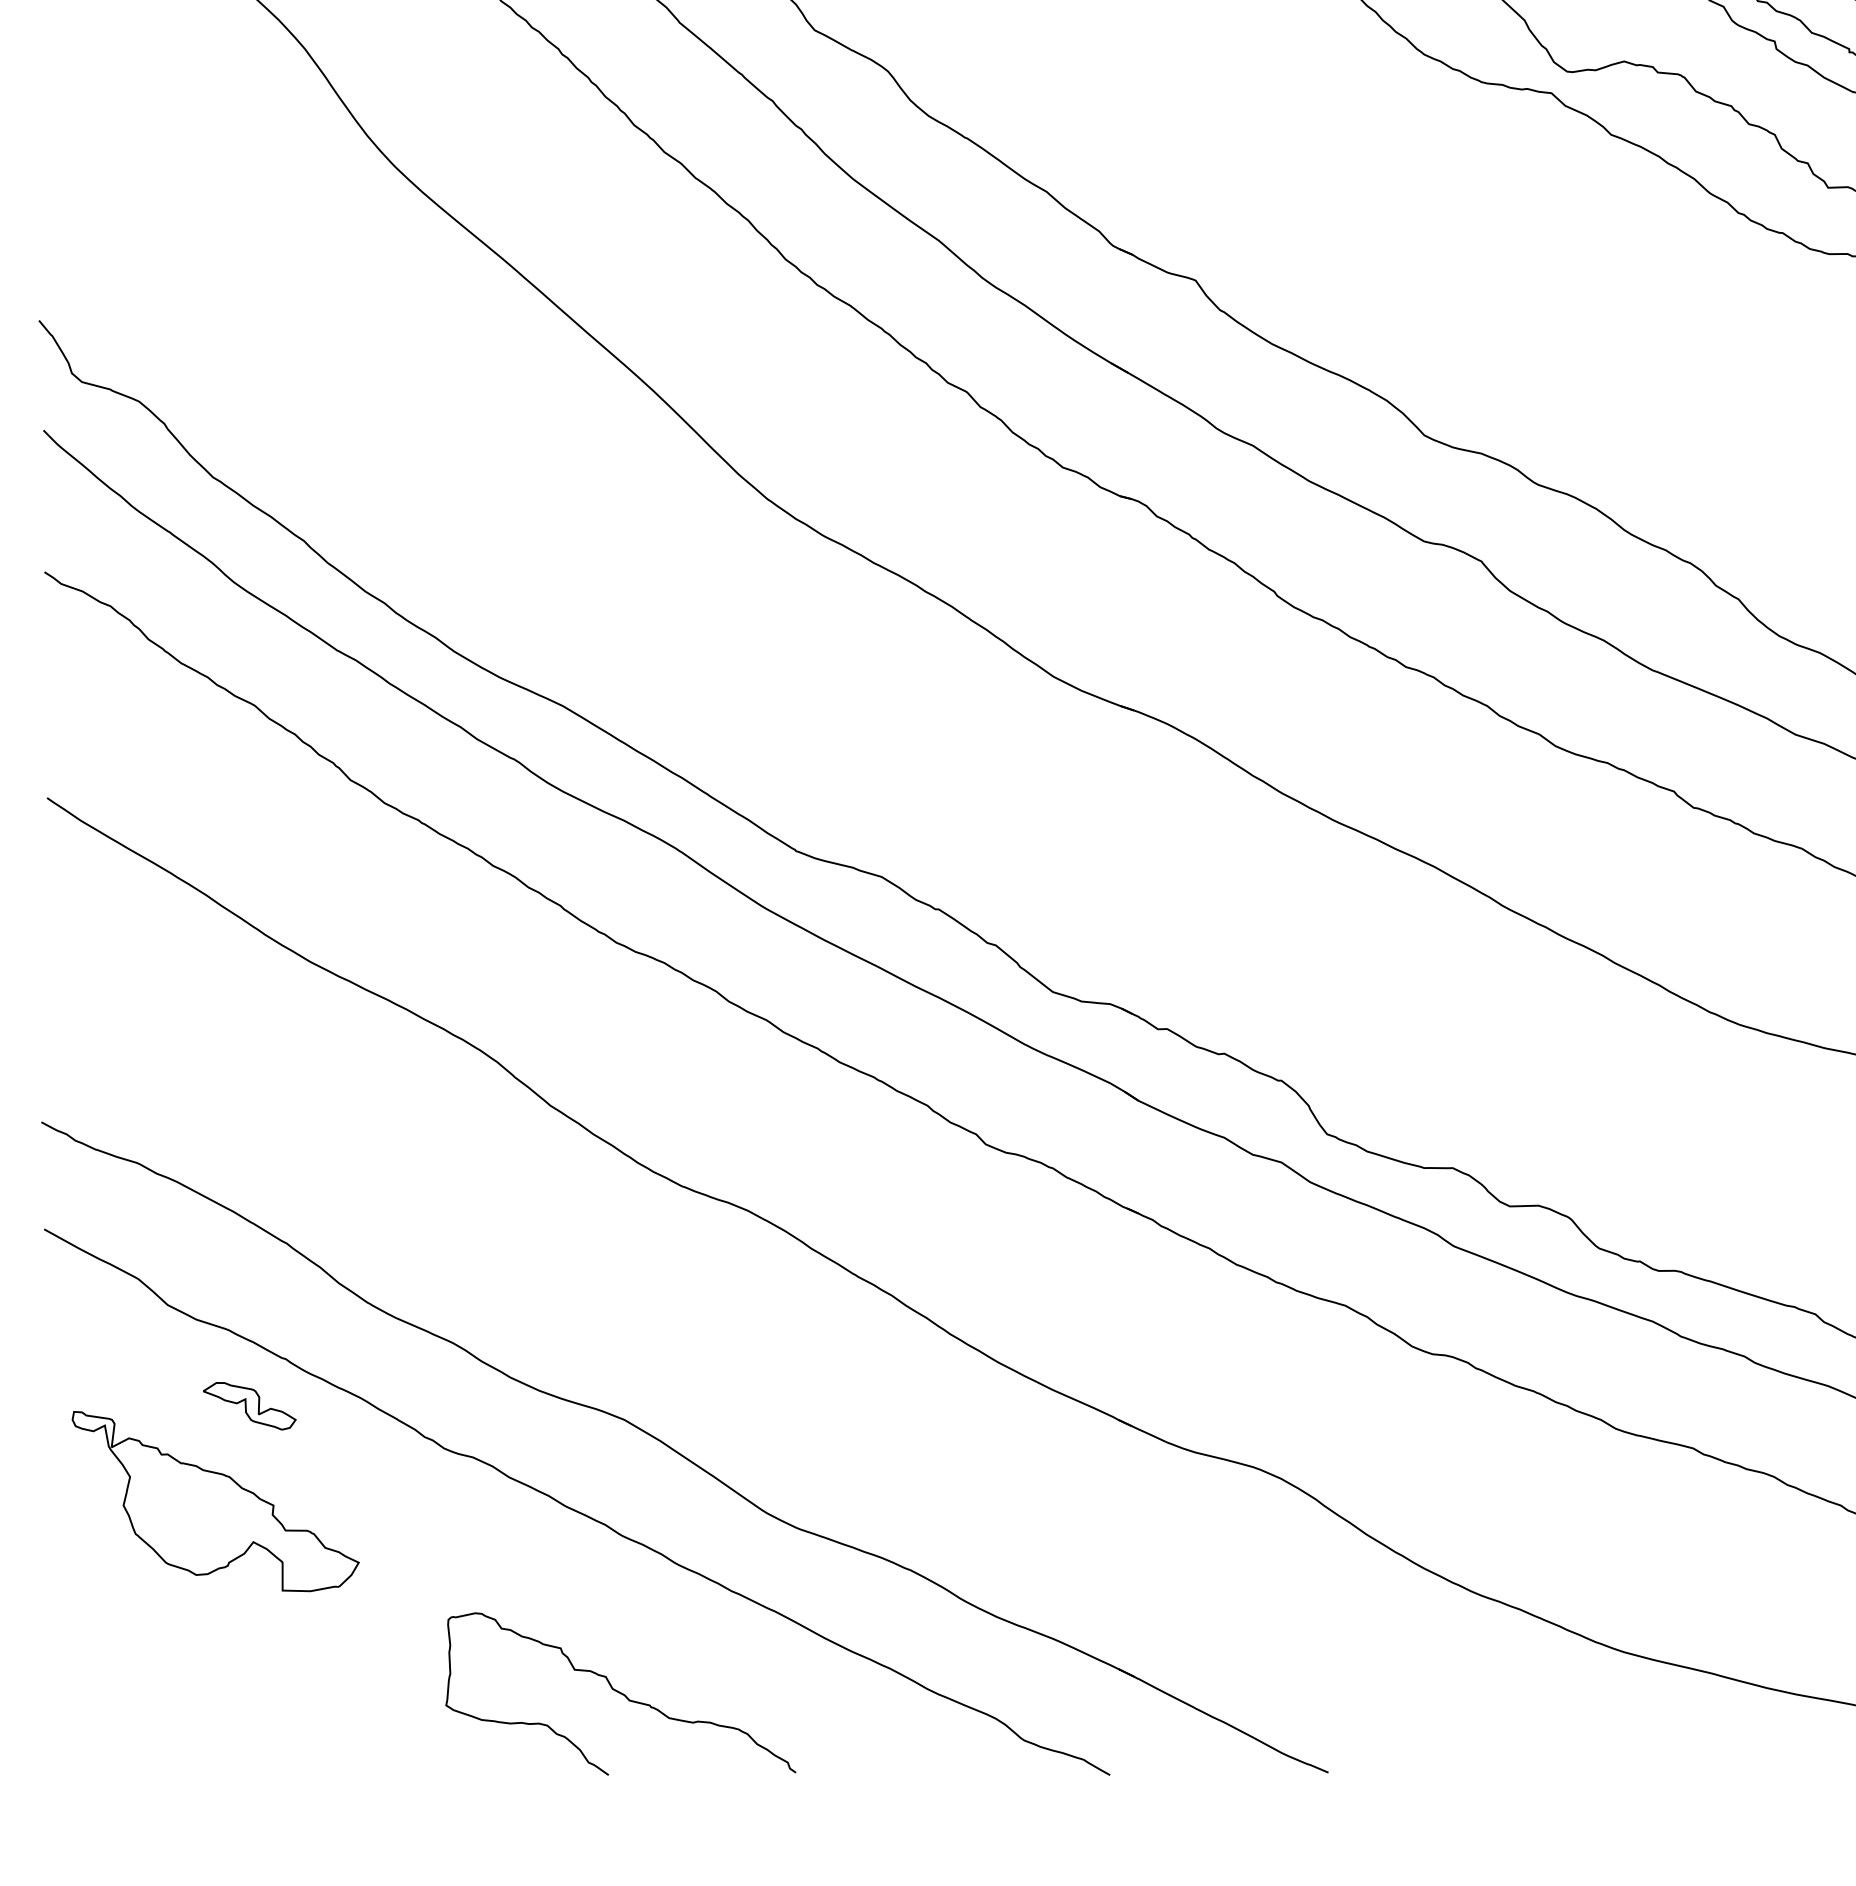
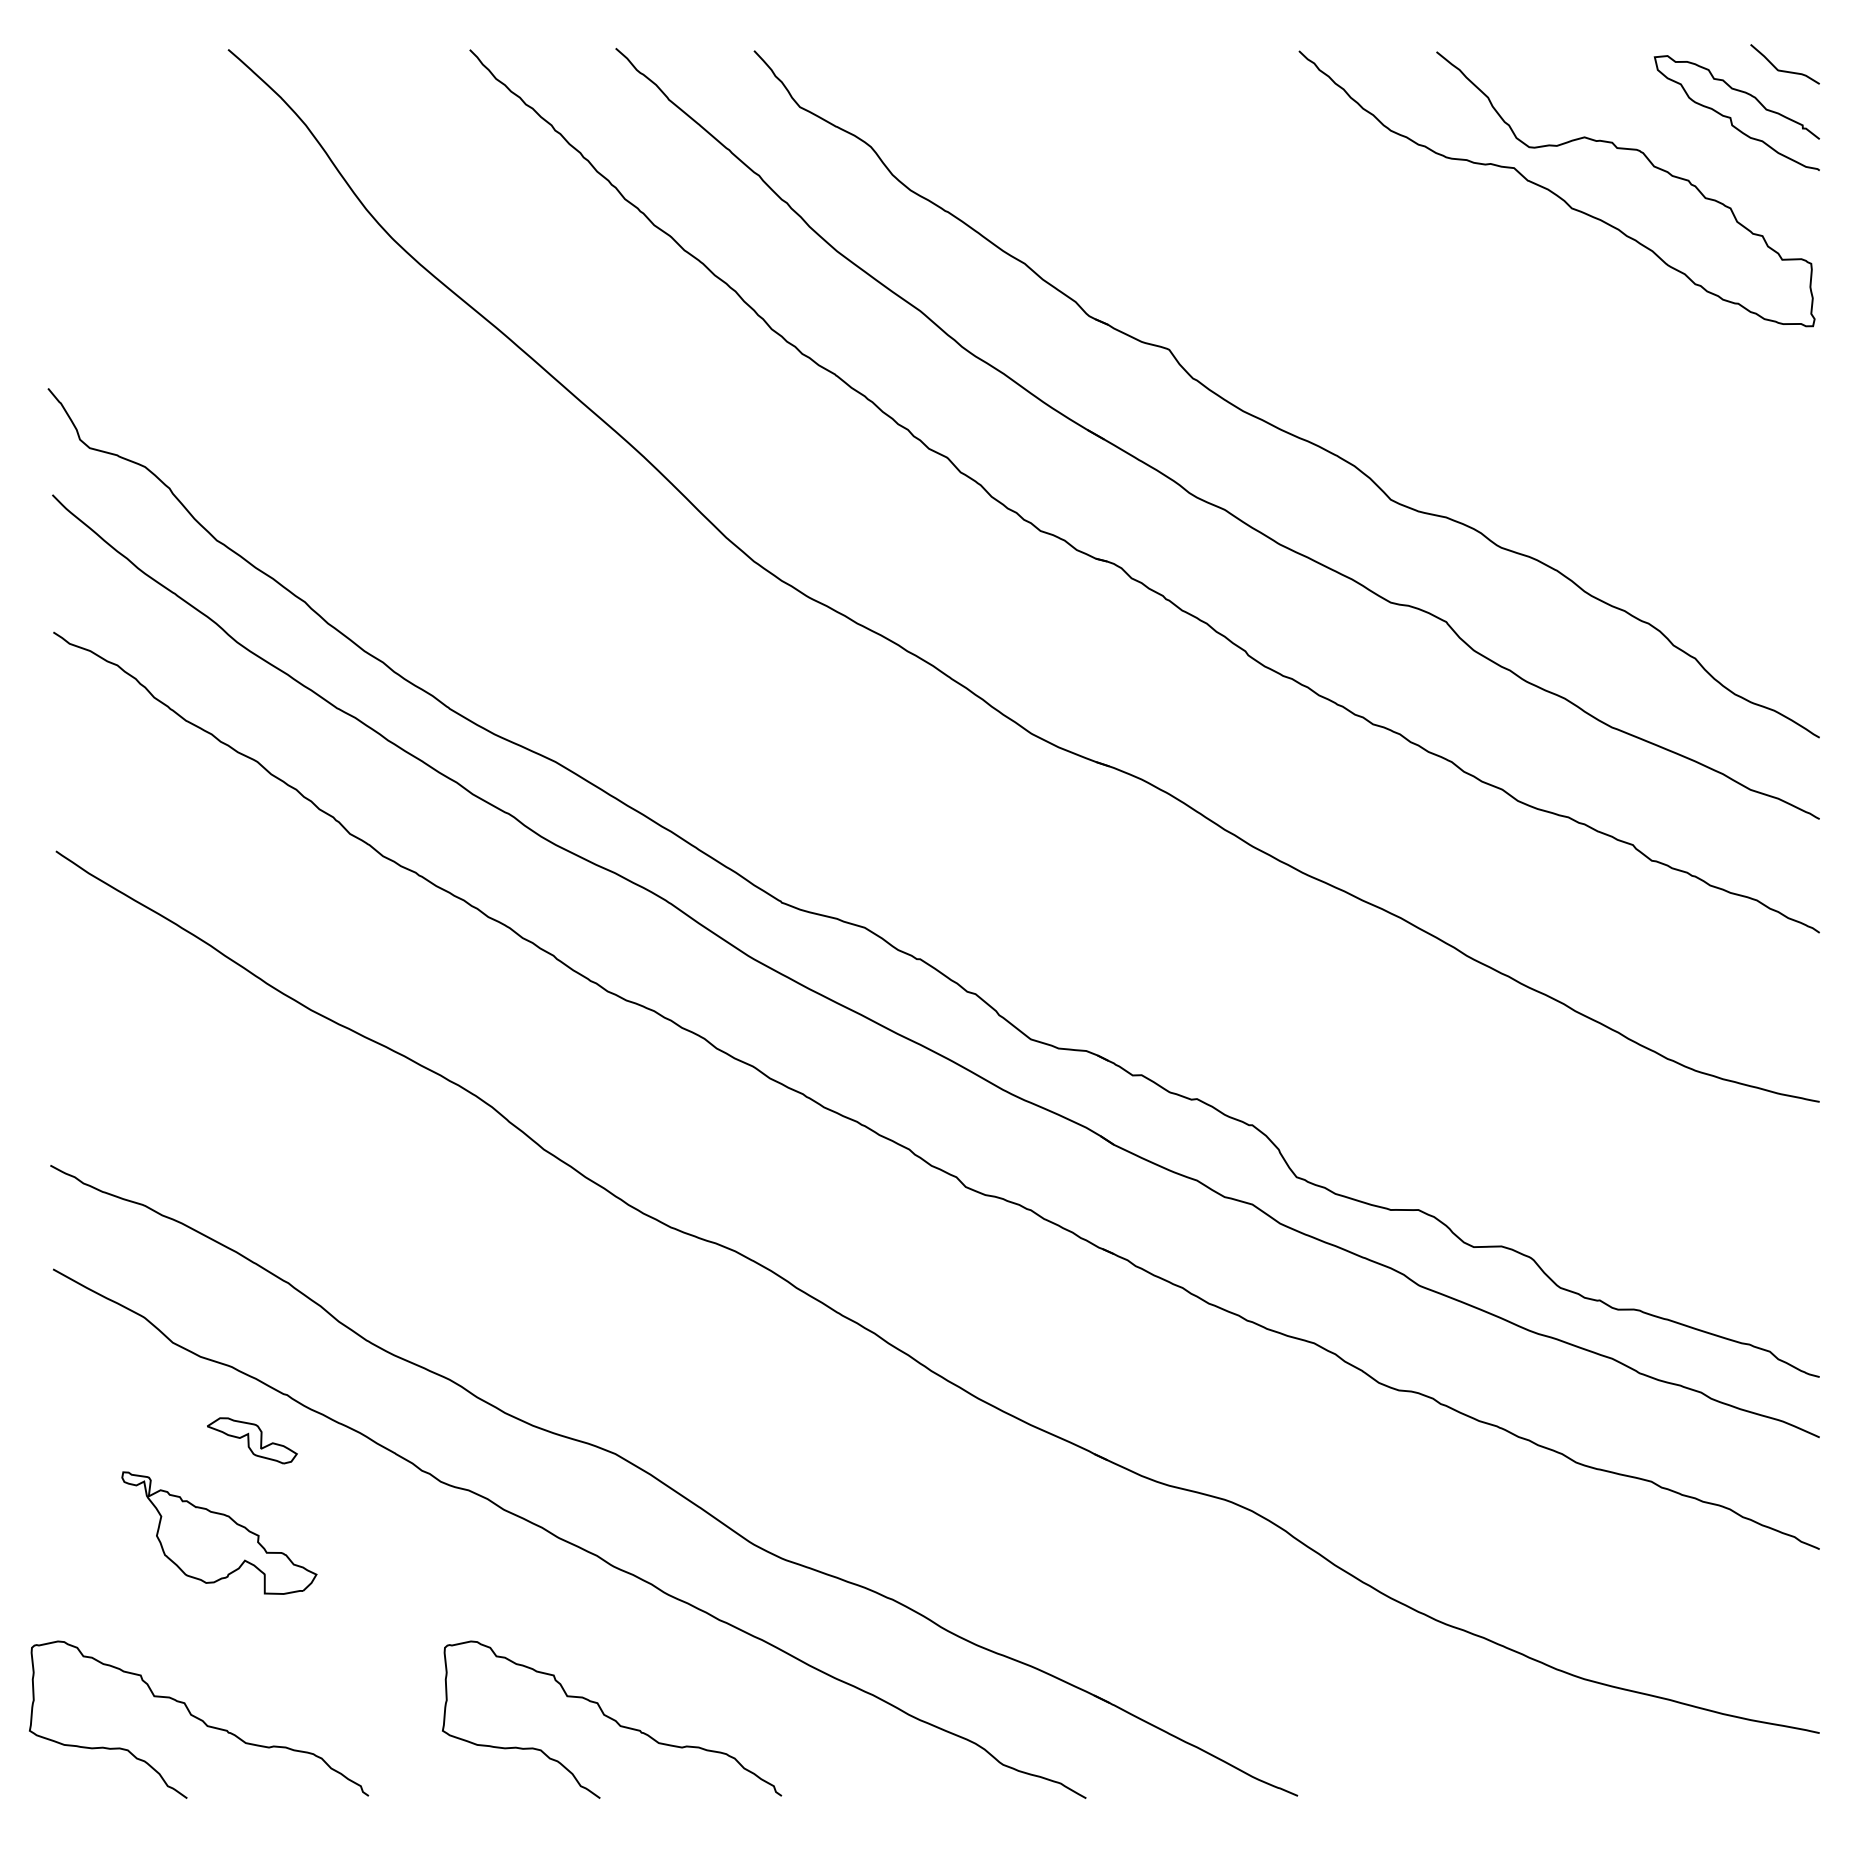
part: (215, 1500) -> (219, 1532), size x0.7
curve: (195, 1693) -> (199, 1719), added

